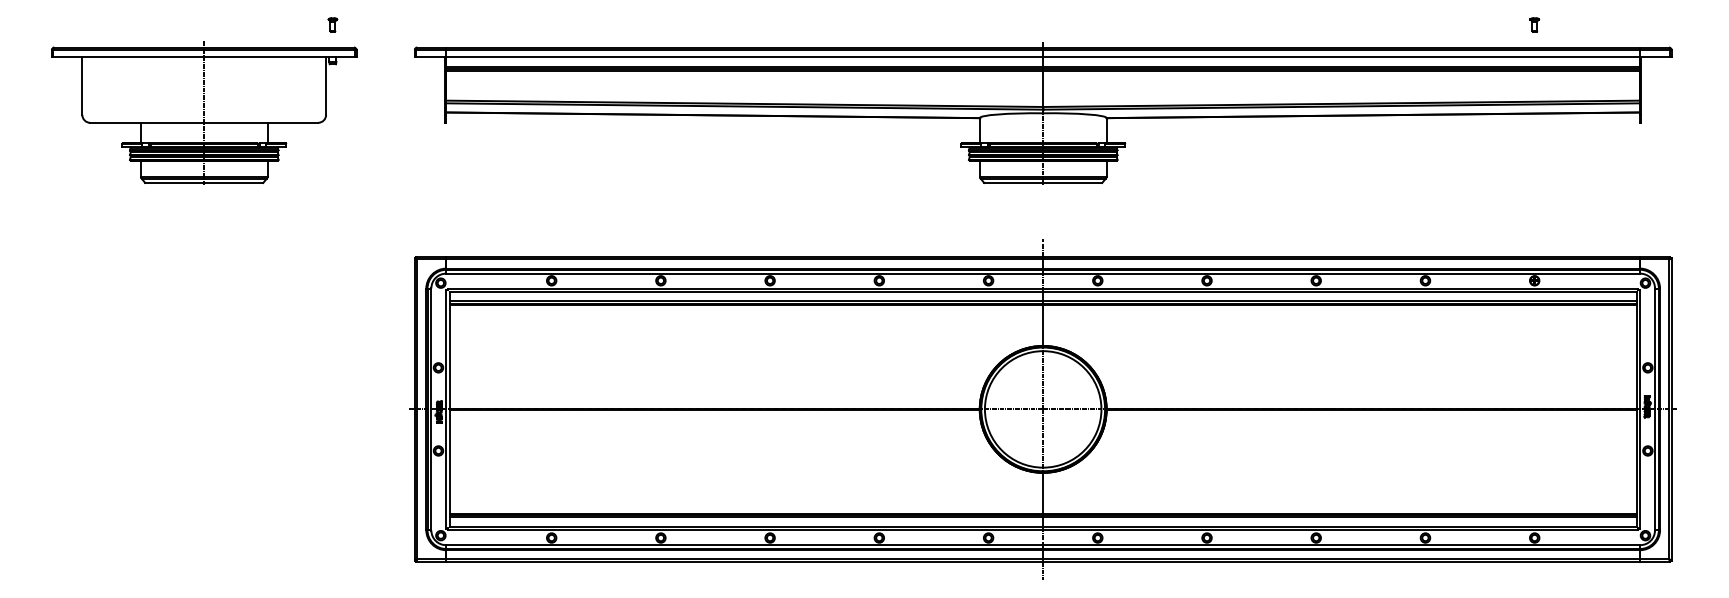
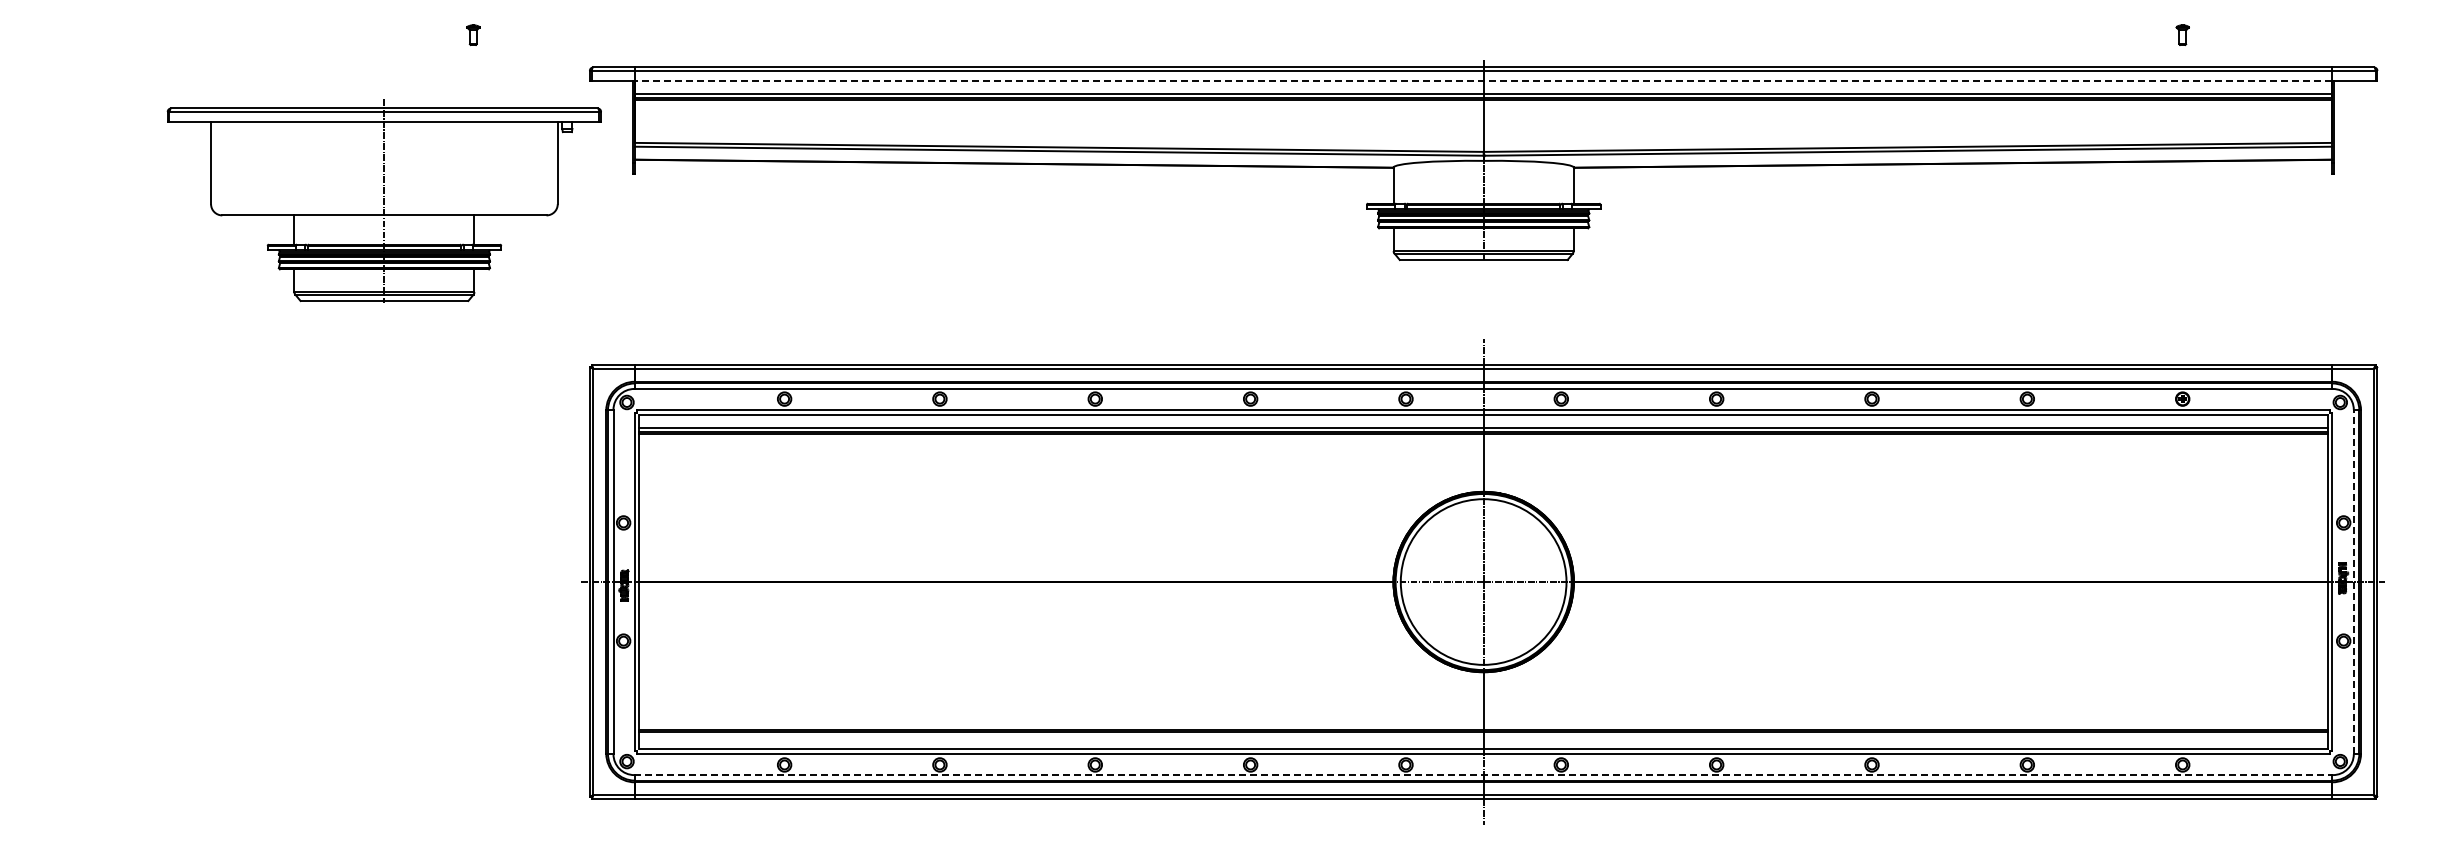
line: (1043, 56) -> (1483, 80), solid -> dashed
part: (203, 112) -> (383, 200), moved
line: (1654, 409) -> (2353, 581), solid -> dashed
line: (1043, 517) -> (1483, 735), removed
line: (1043, 545) -> (1484, 775), solid -> dashed

